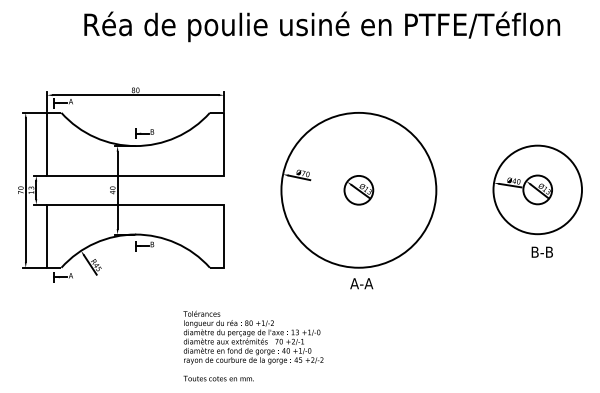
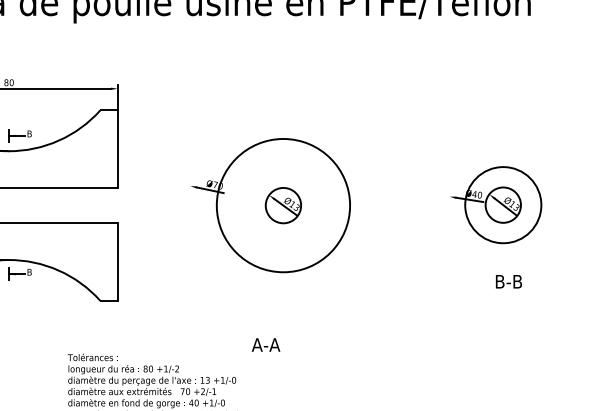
circle: (358, 189) -> (282, 204), size x0.7
circle: (537, 189) -> (502, 204), size x0.7
text: (361, 283) -> (265, 344), moved

